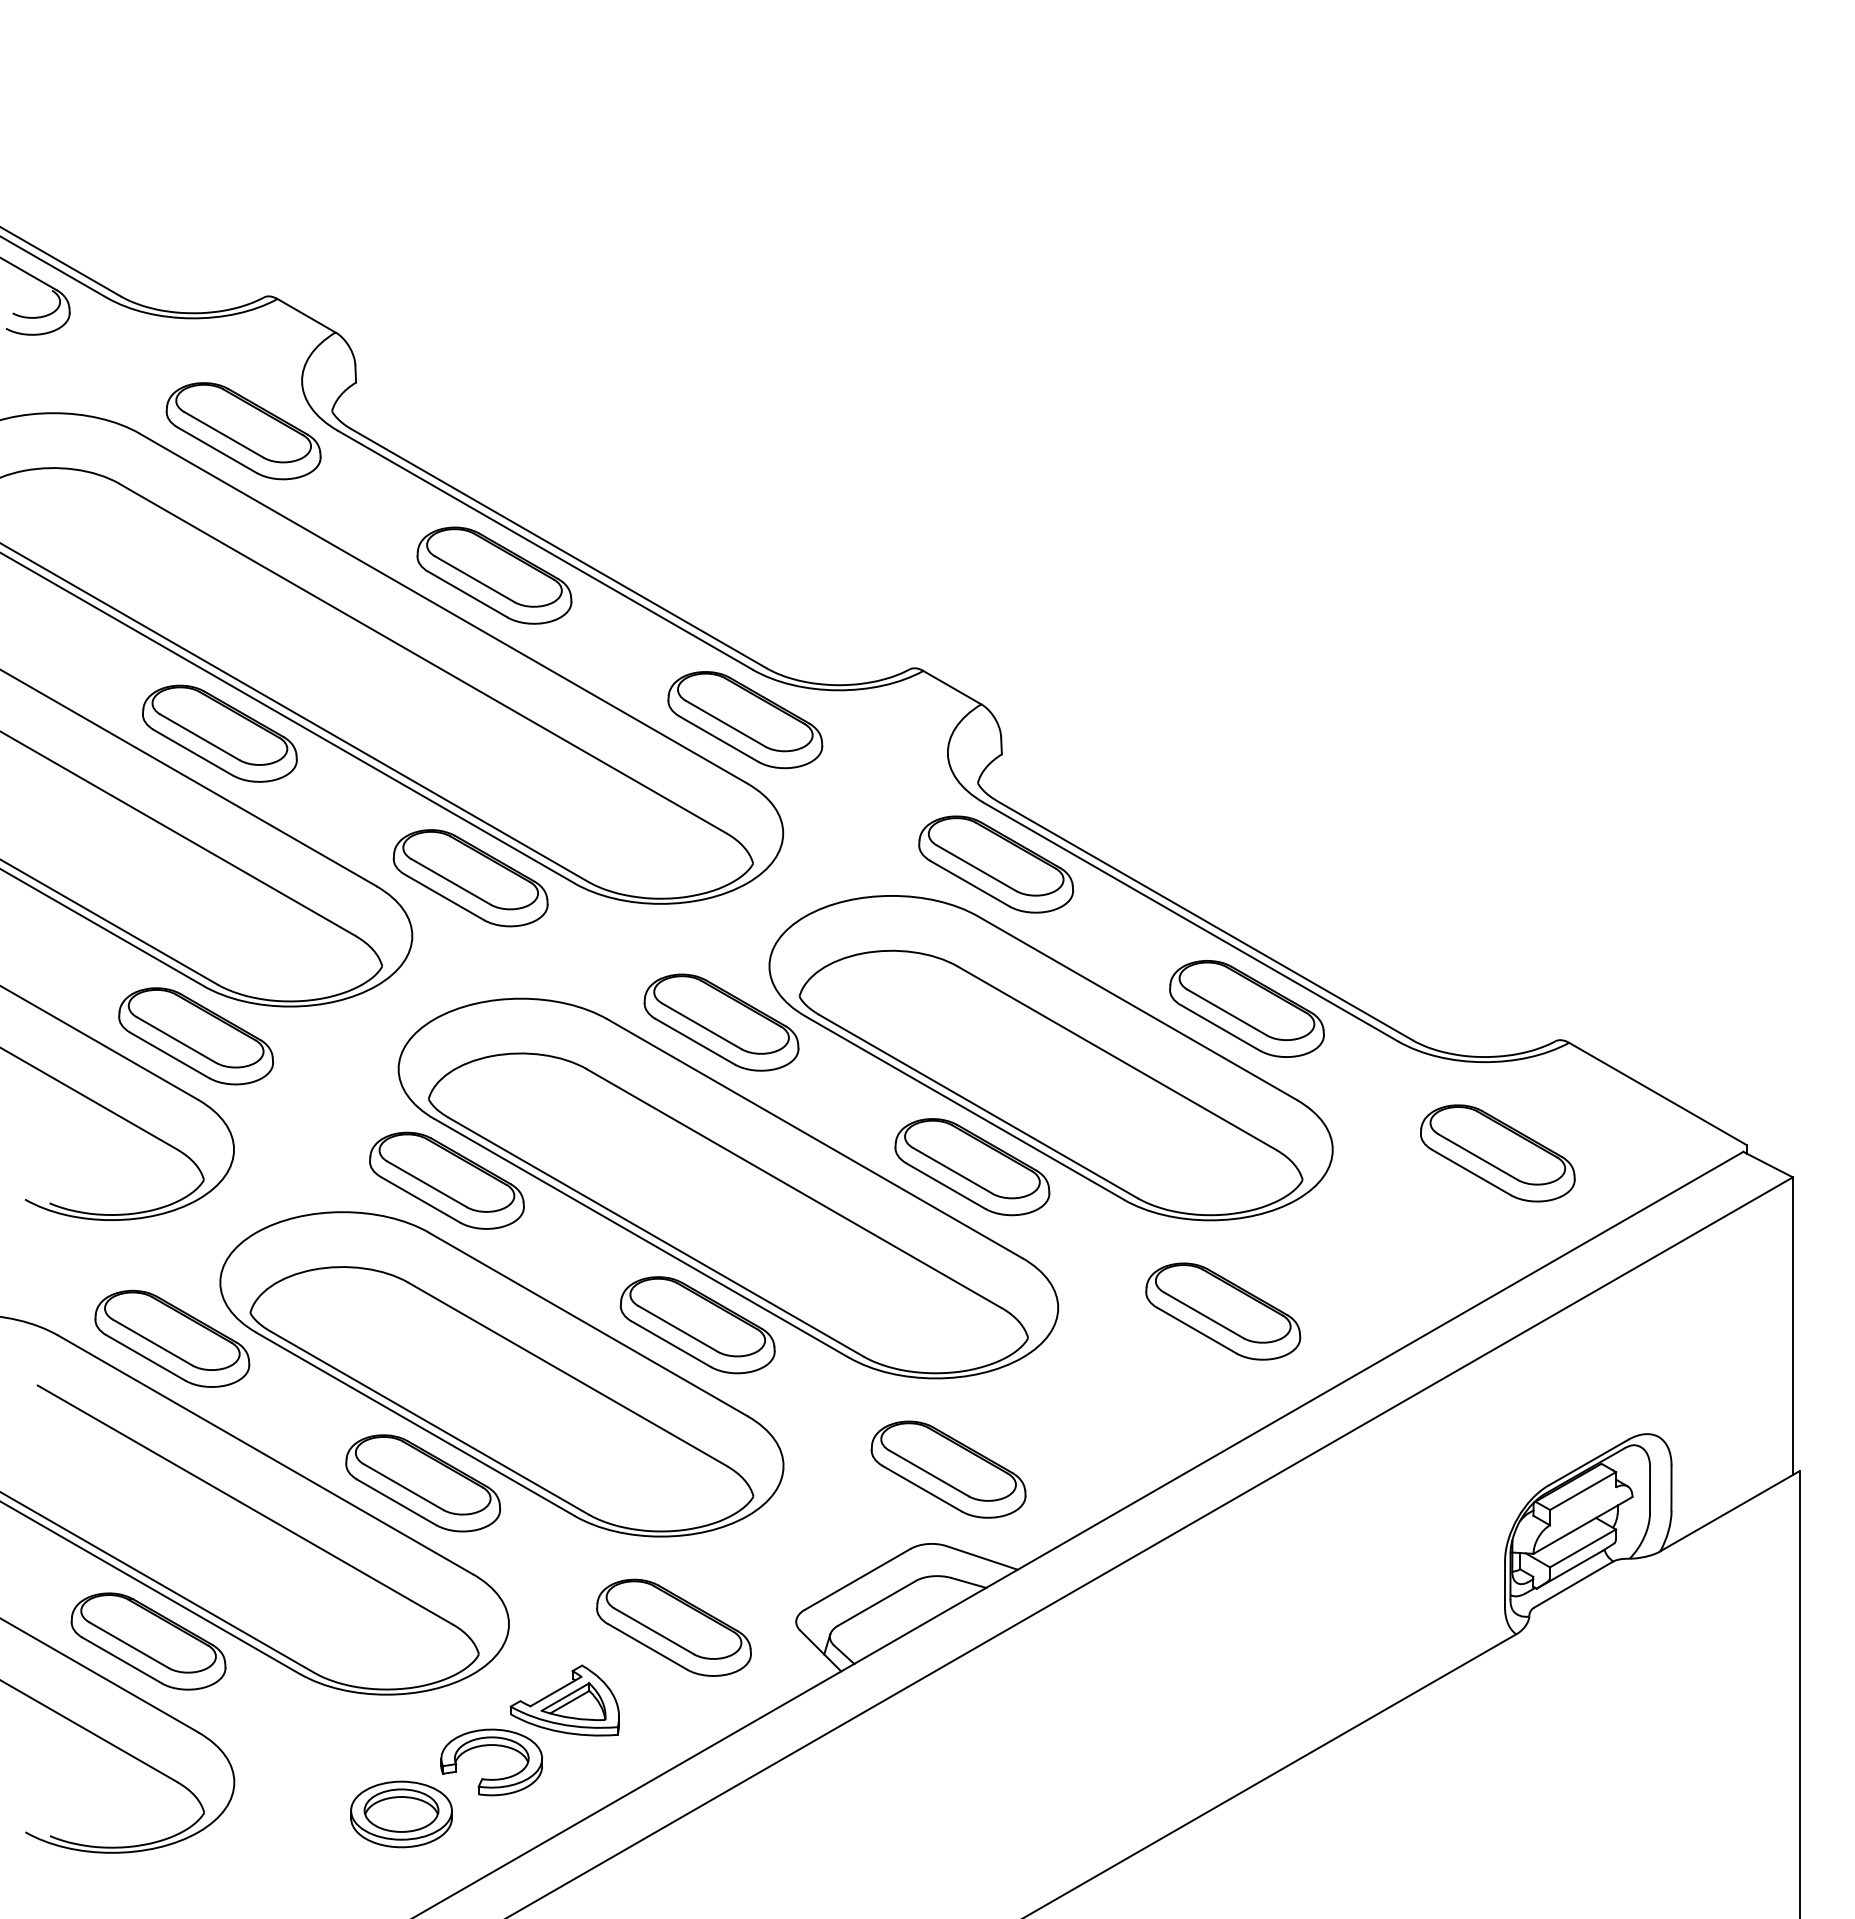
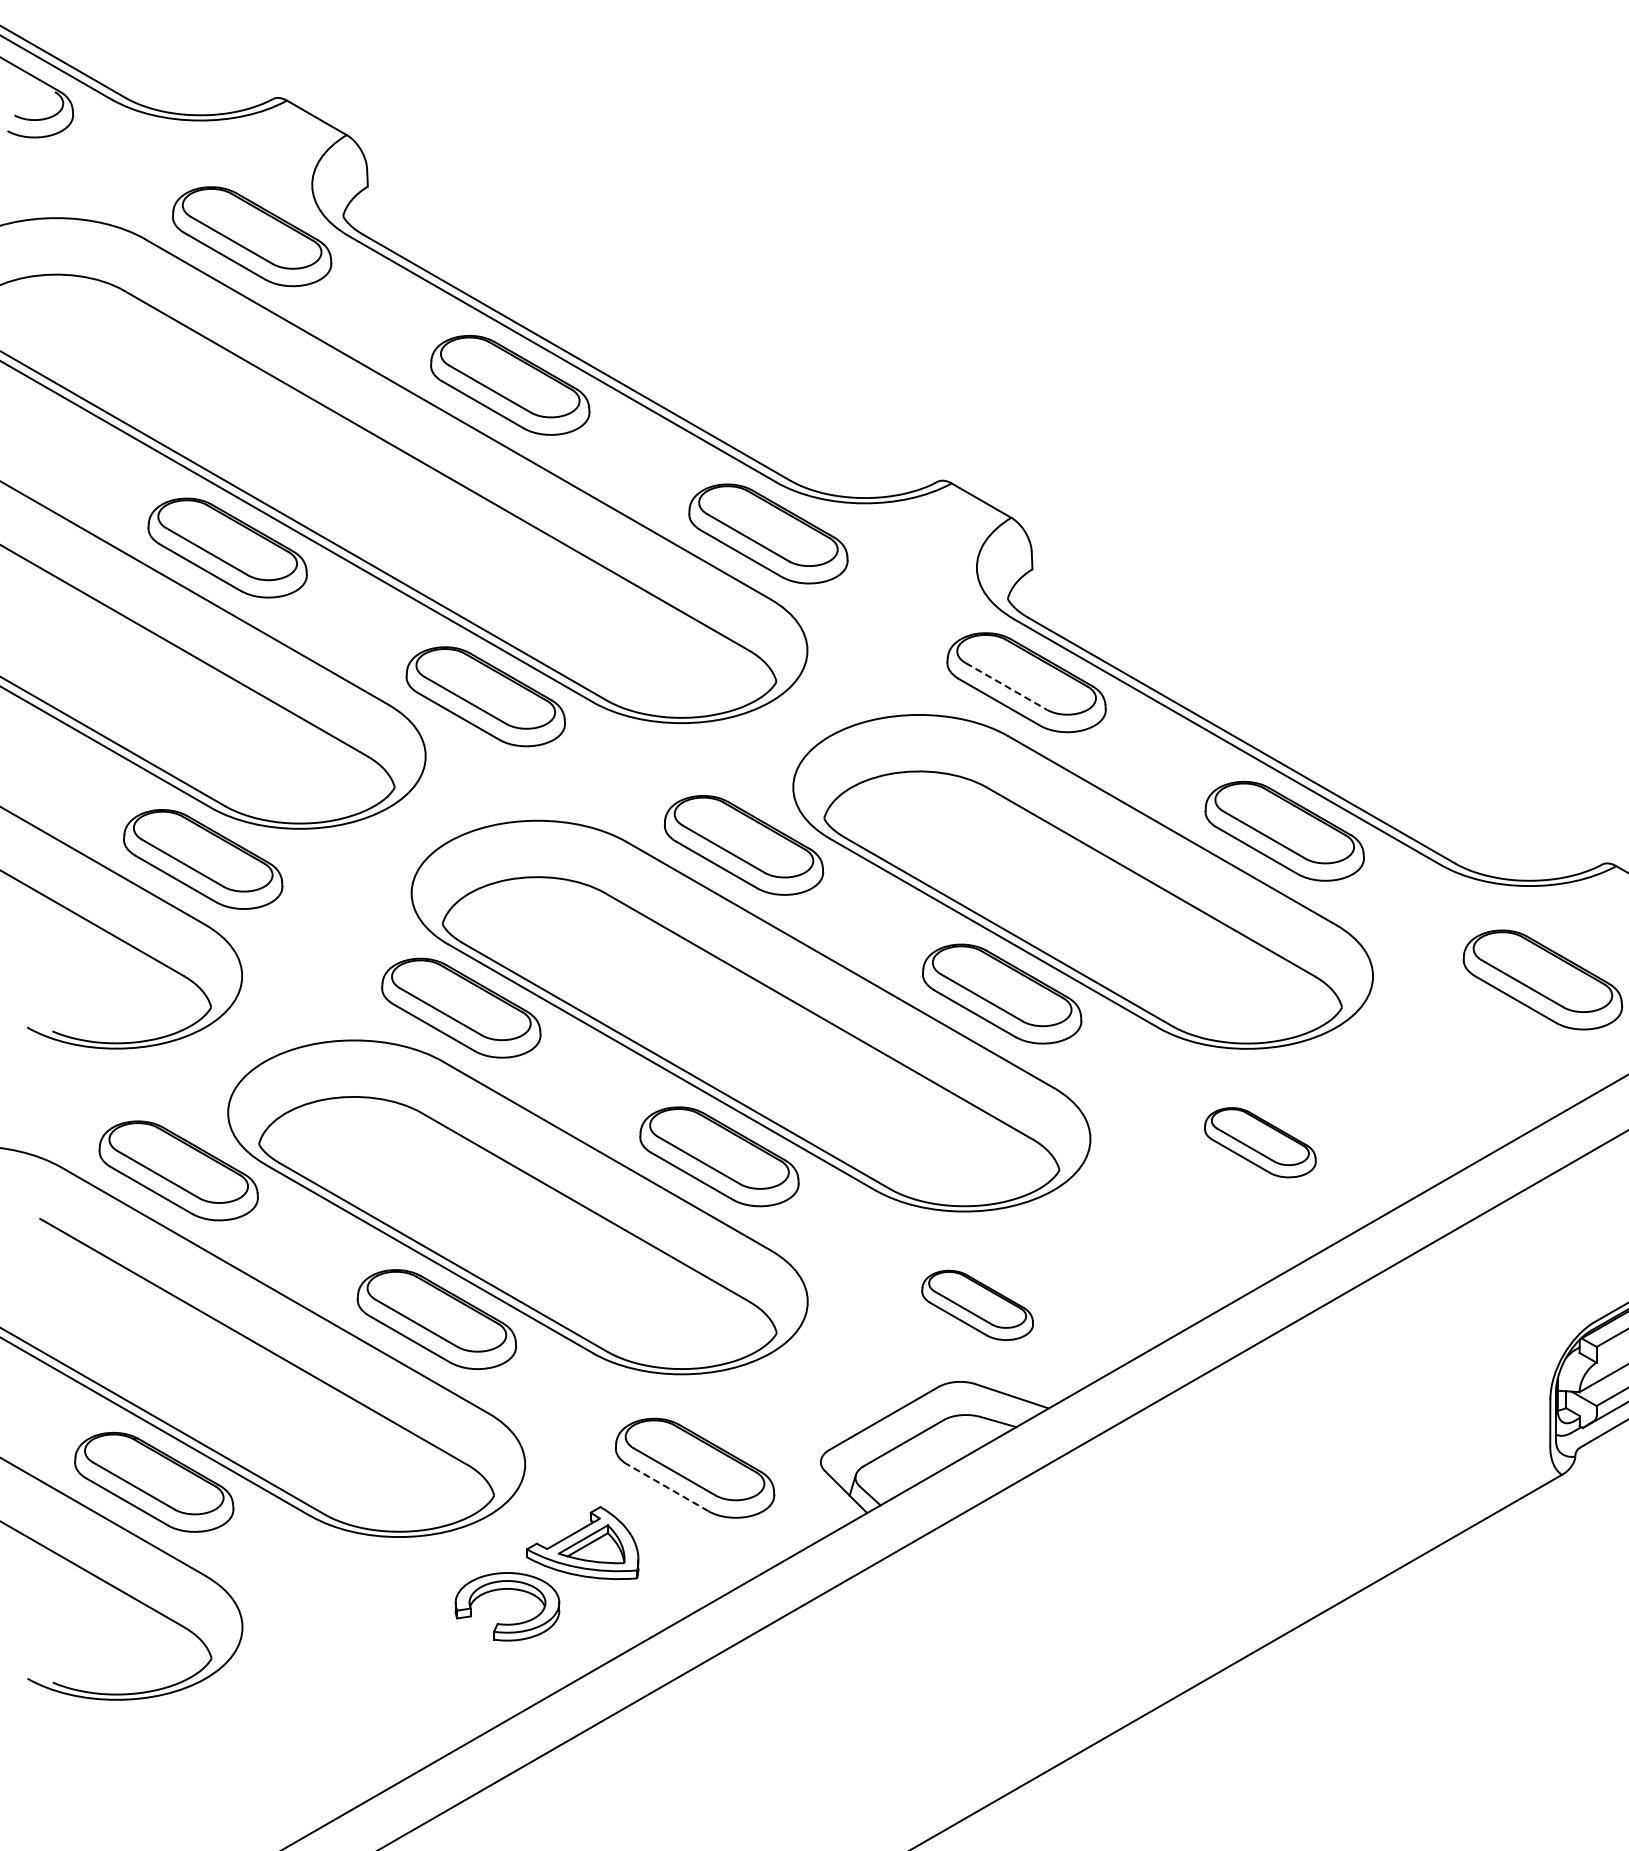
line: (976, 868) -> (1006, 686), solid -> dashed
part: (1223, 1311) -> (1260, 1142), size x0.7
part: (948, 1469) -> (977, 1305), size x0.7
line: (647, 1646) -> (667, 1487), solid -> dashed
part: (401, 1814) -> (414, 1660), removed

